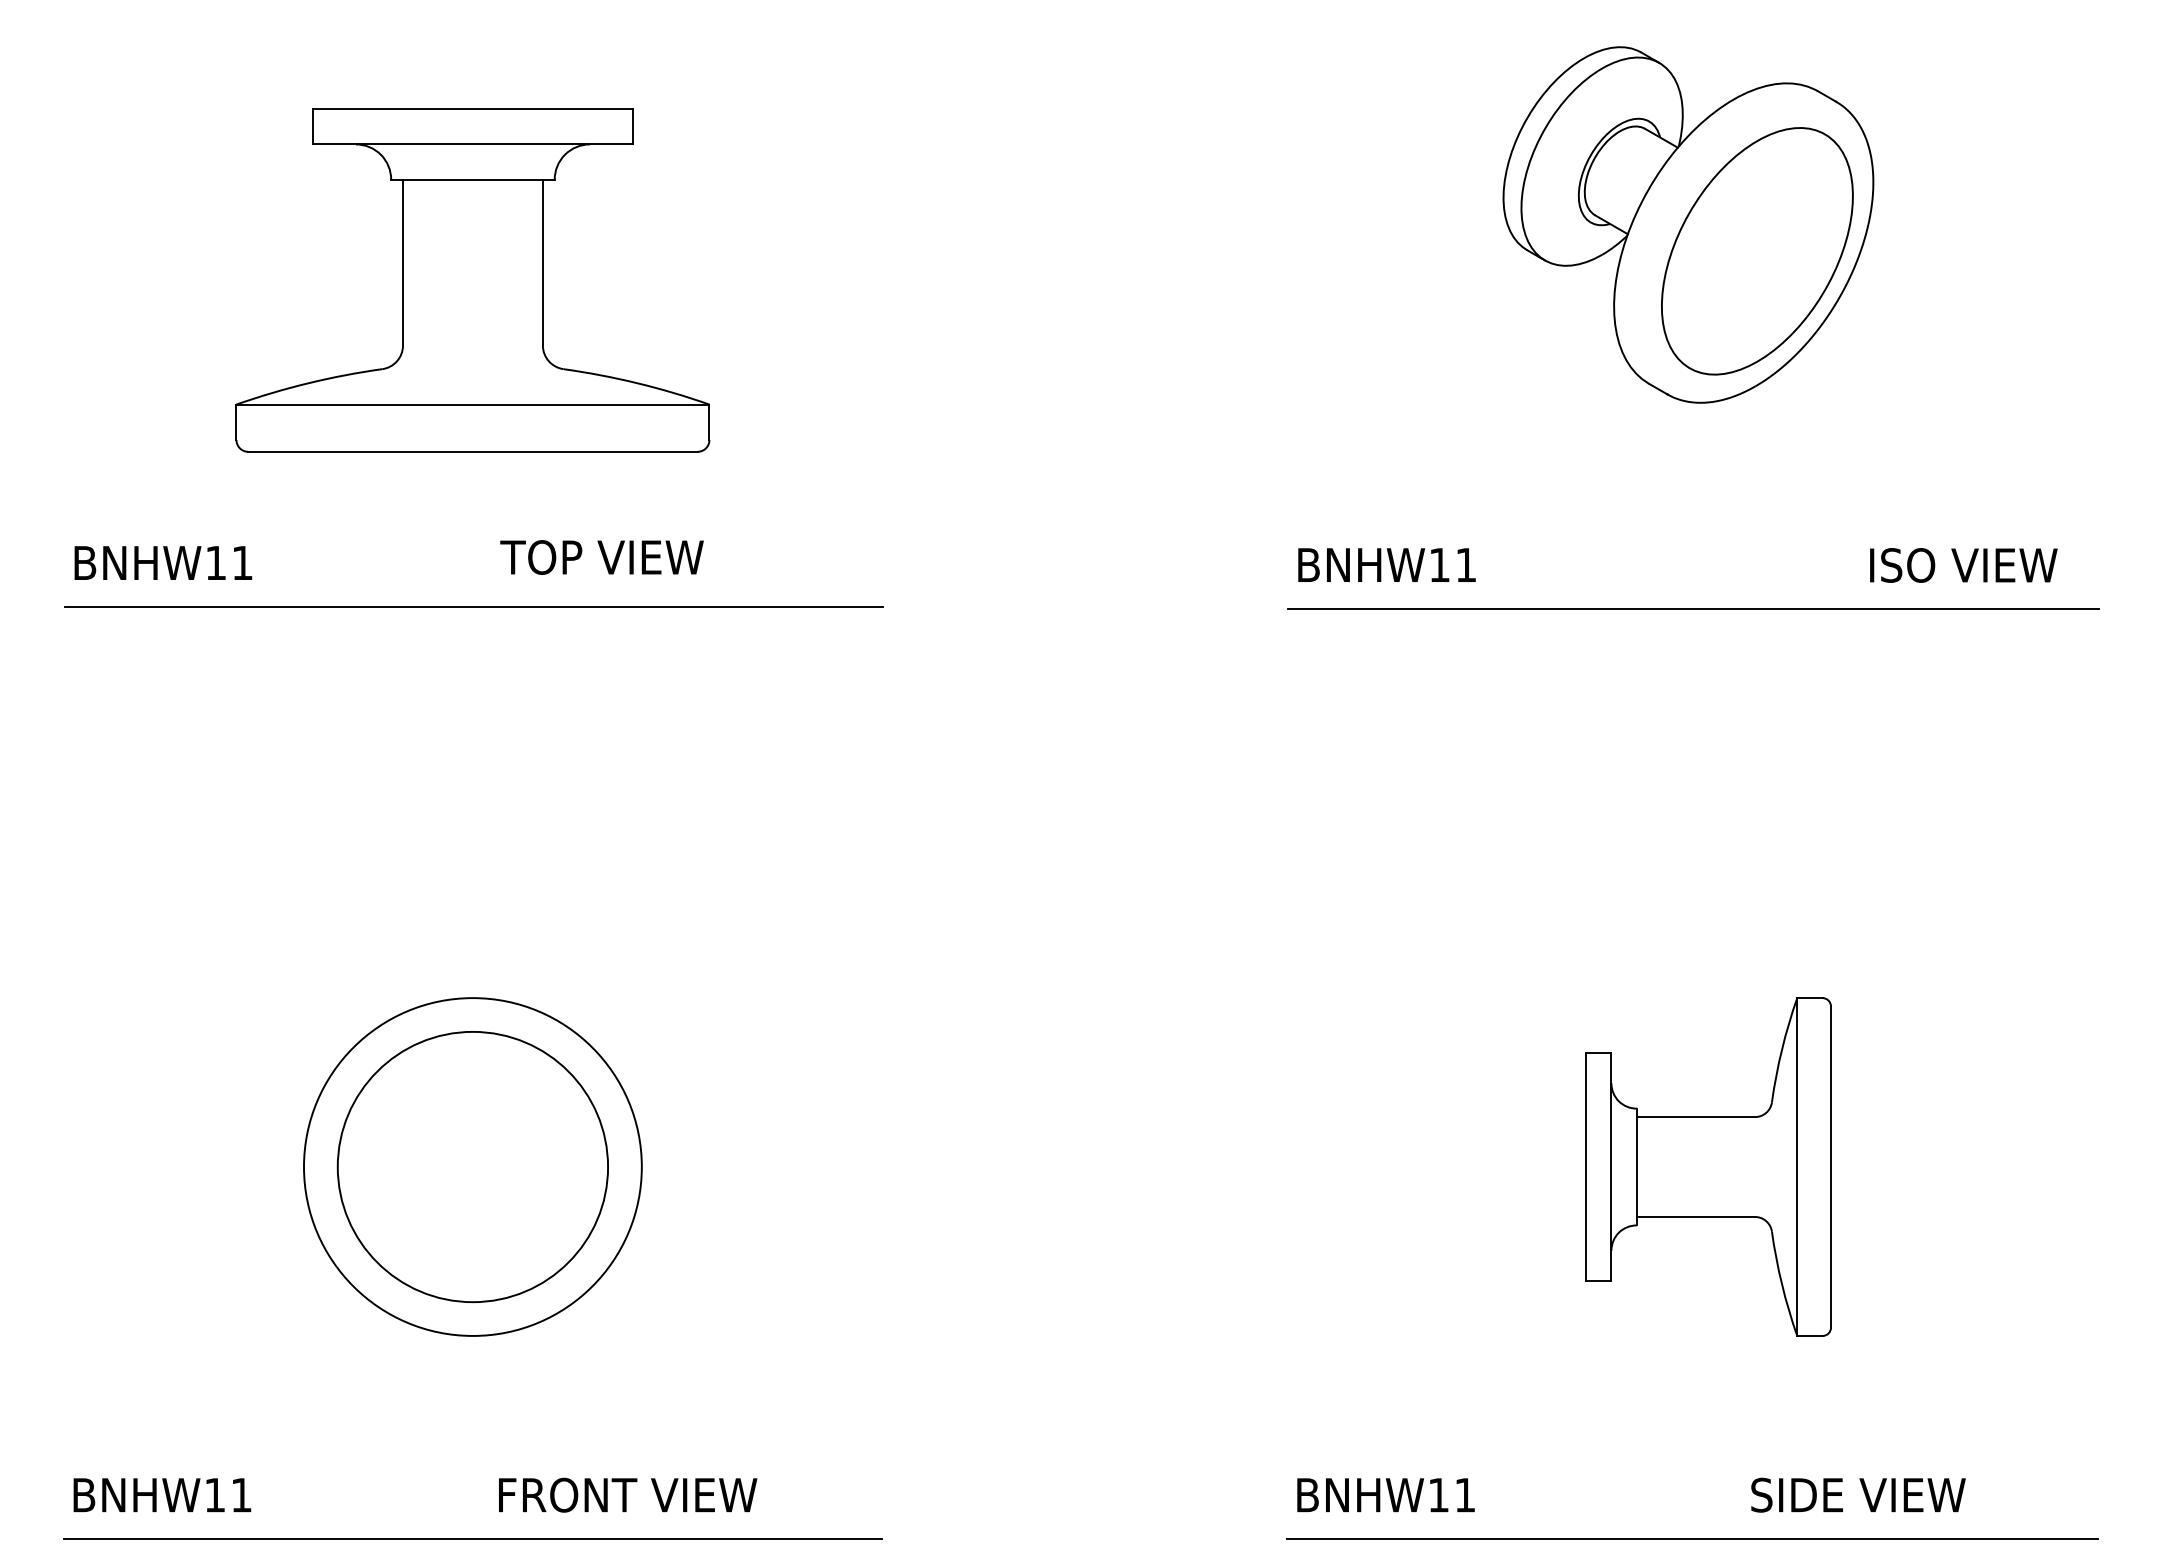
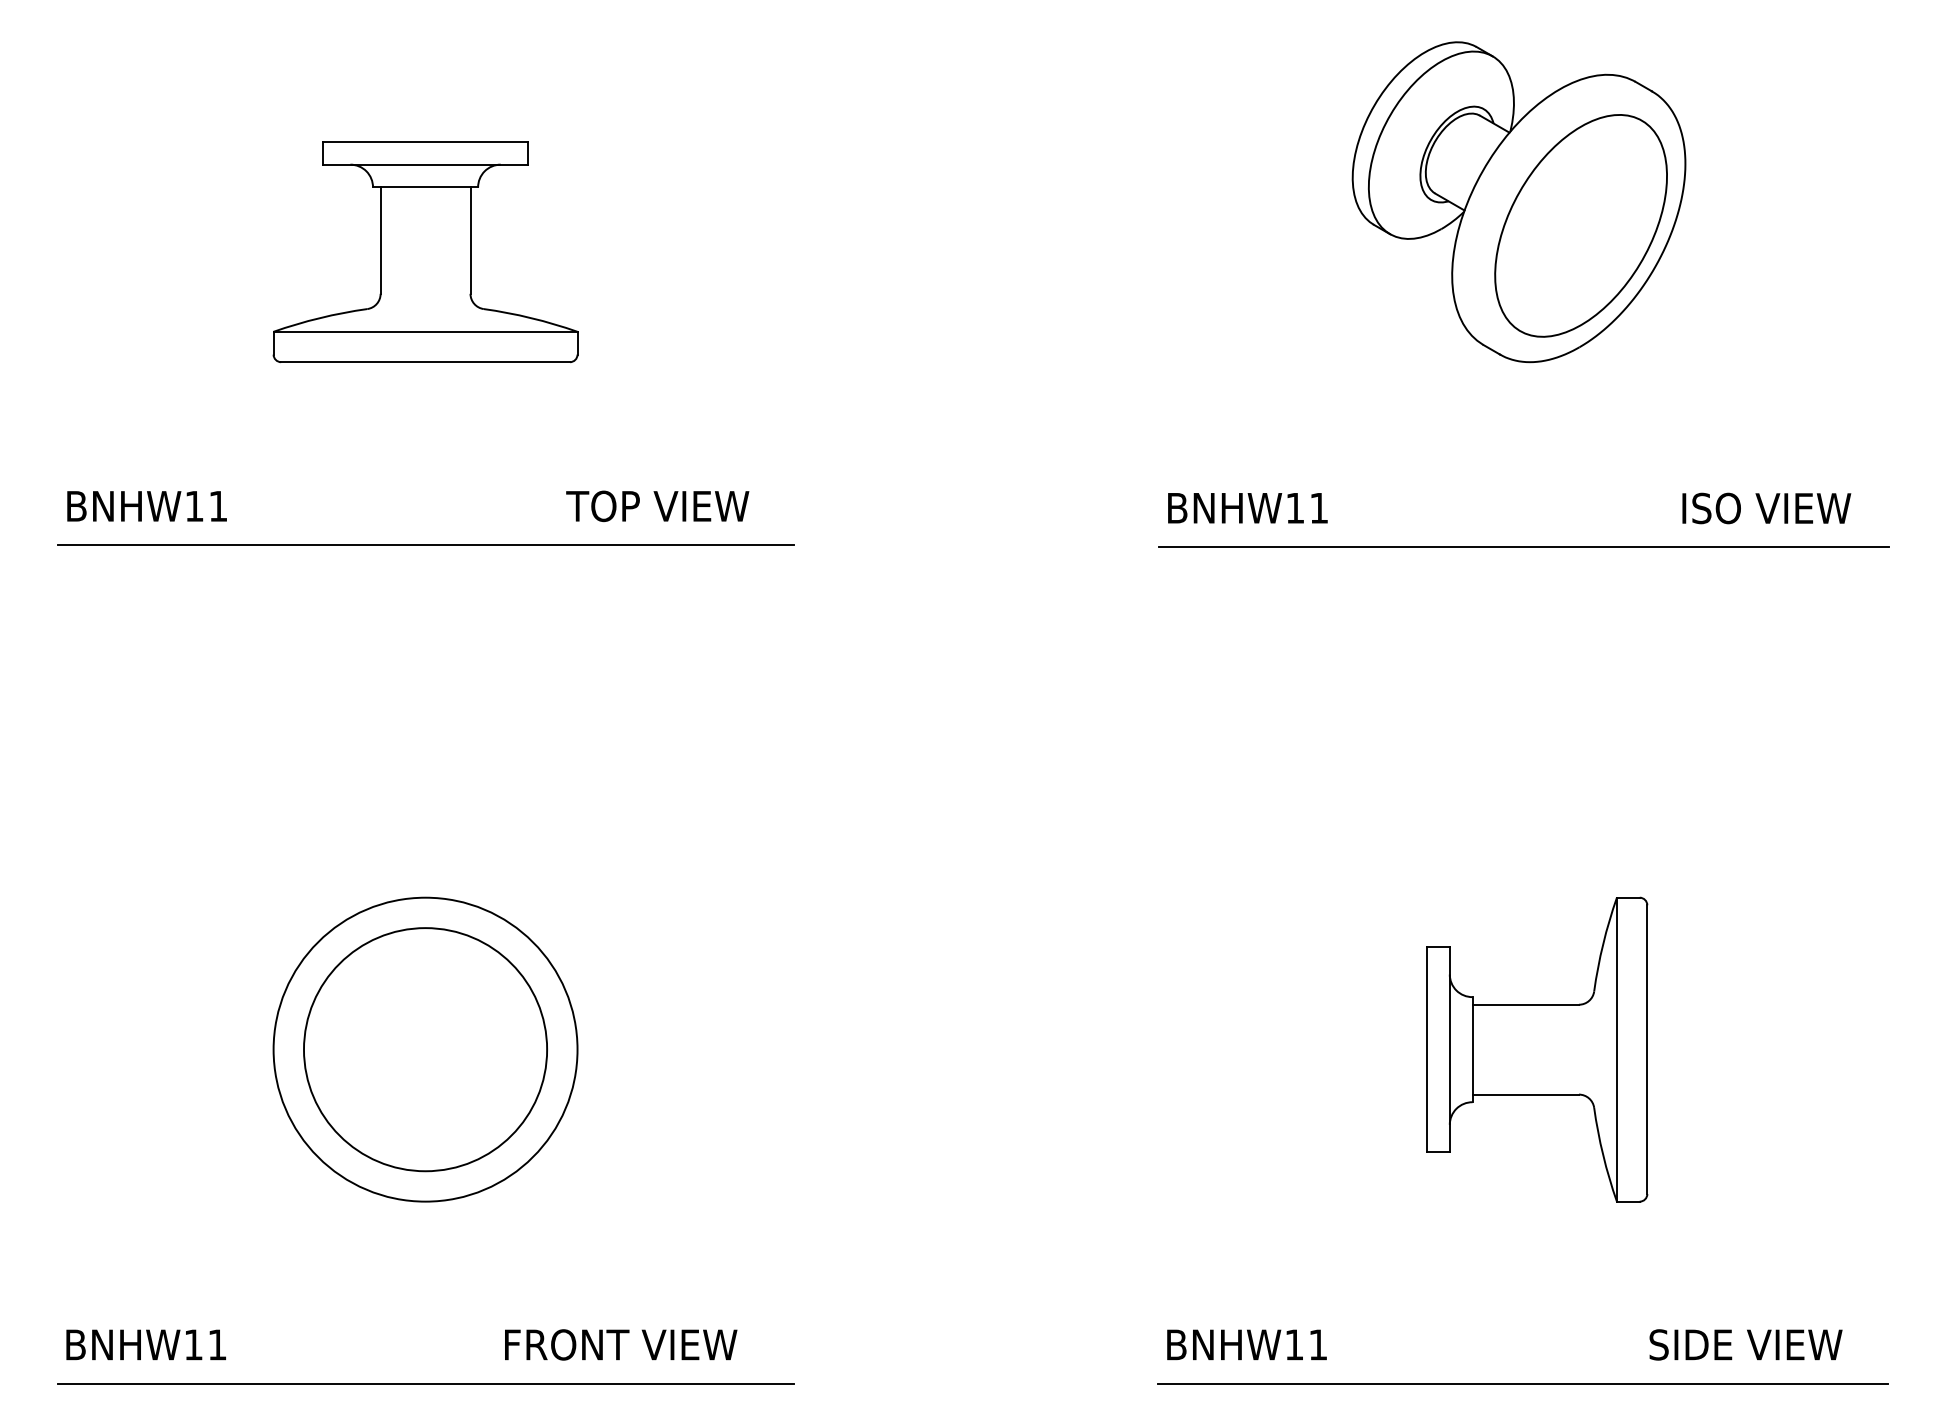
part: (472, 279) -> (425, 251), size x0.71
text: (601, 557) -> (657, 506), moved
text: (628, 1494) -> (621, 1344), moved
text: (1857, 1494) -> (1745, 1344), moved

